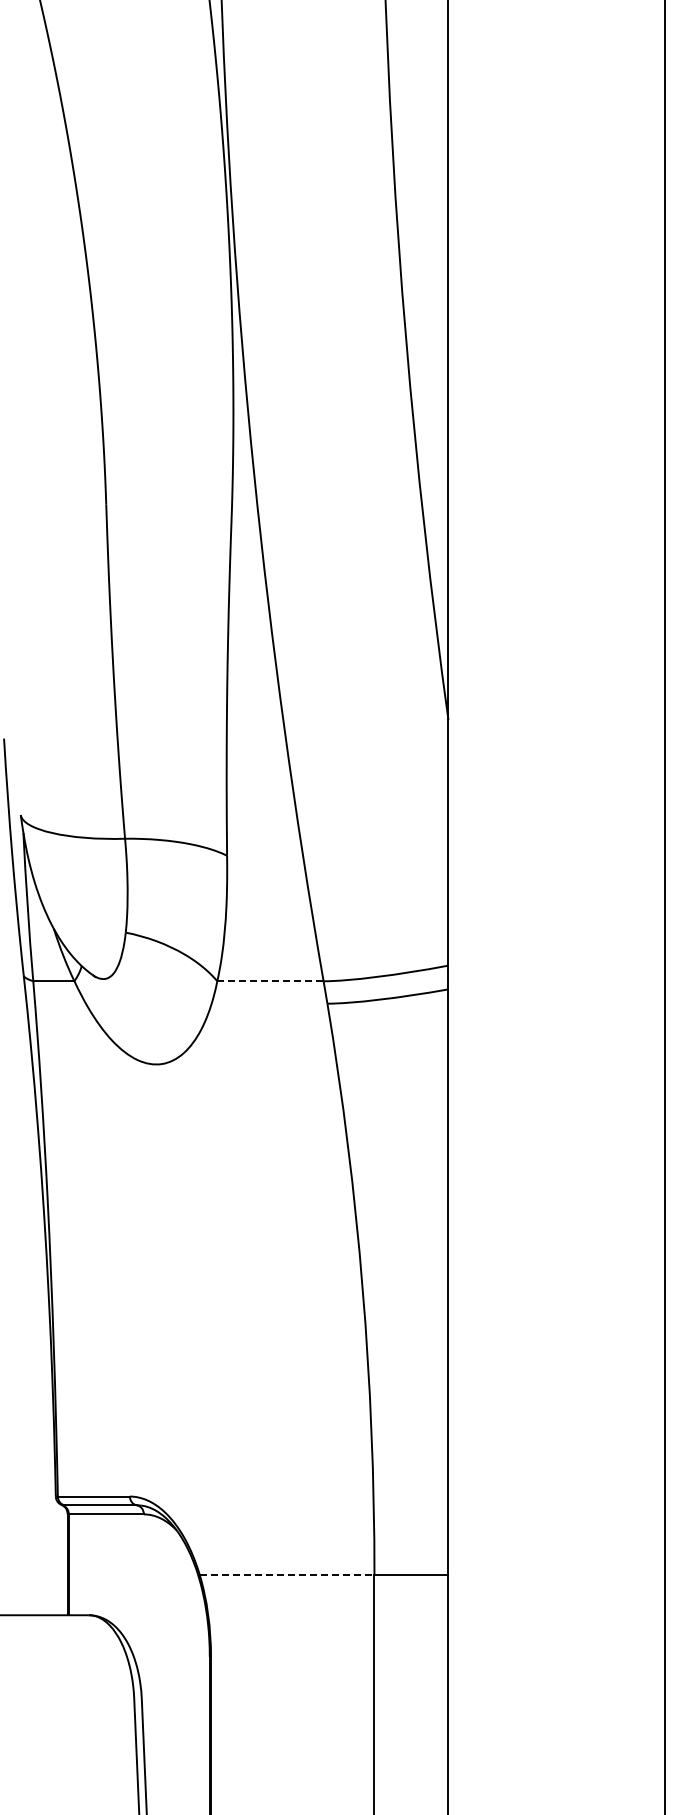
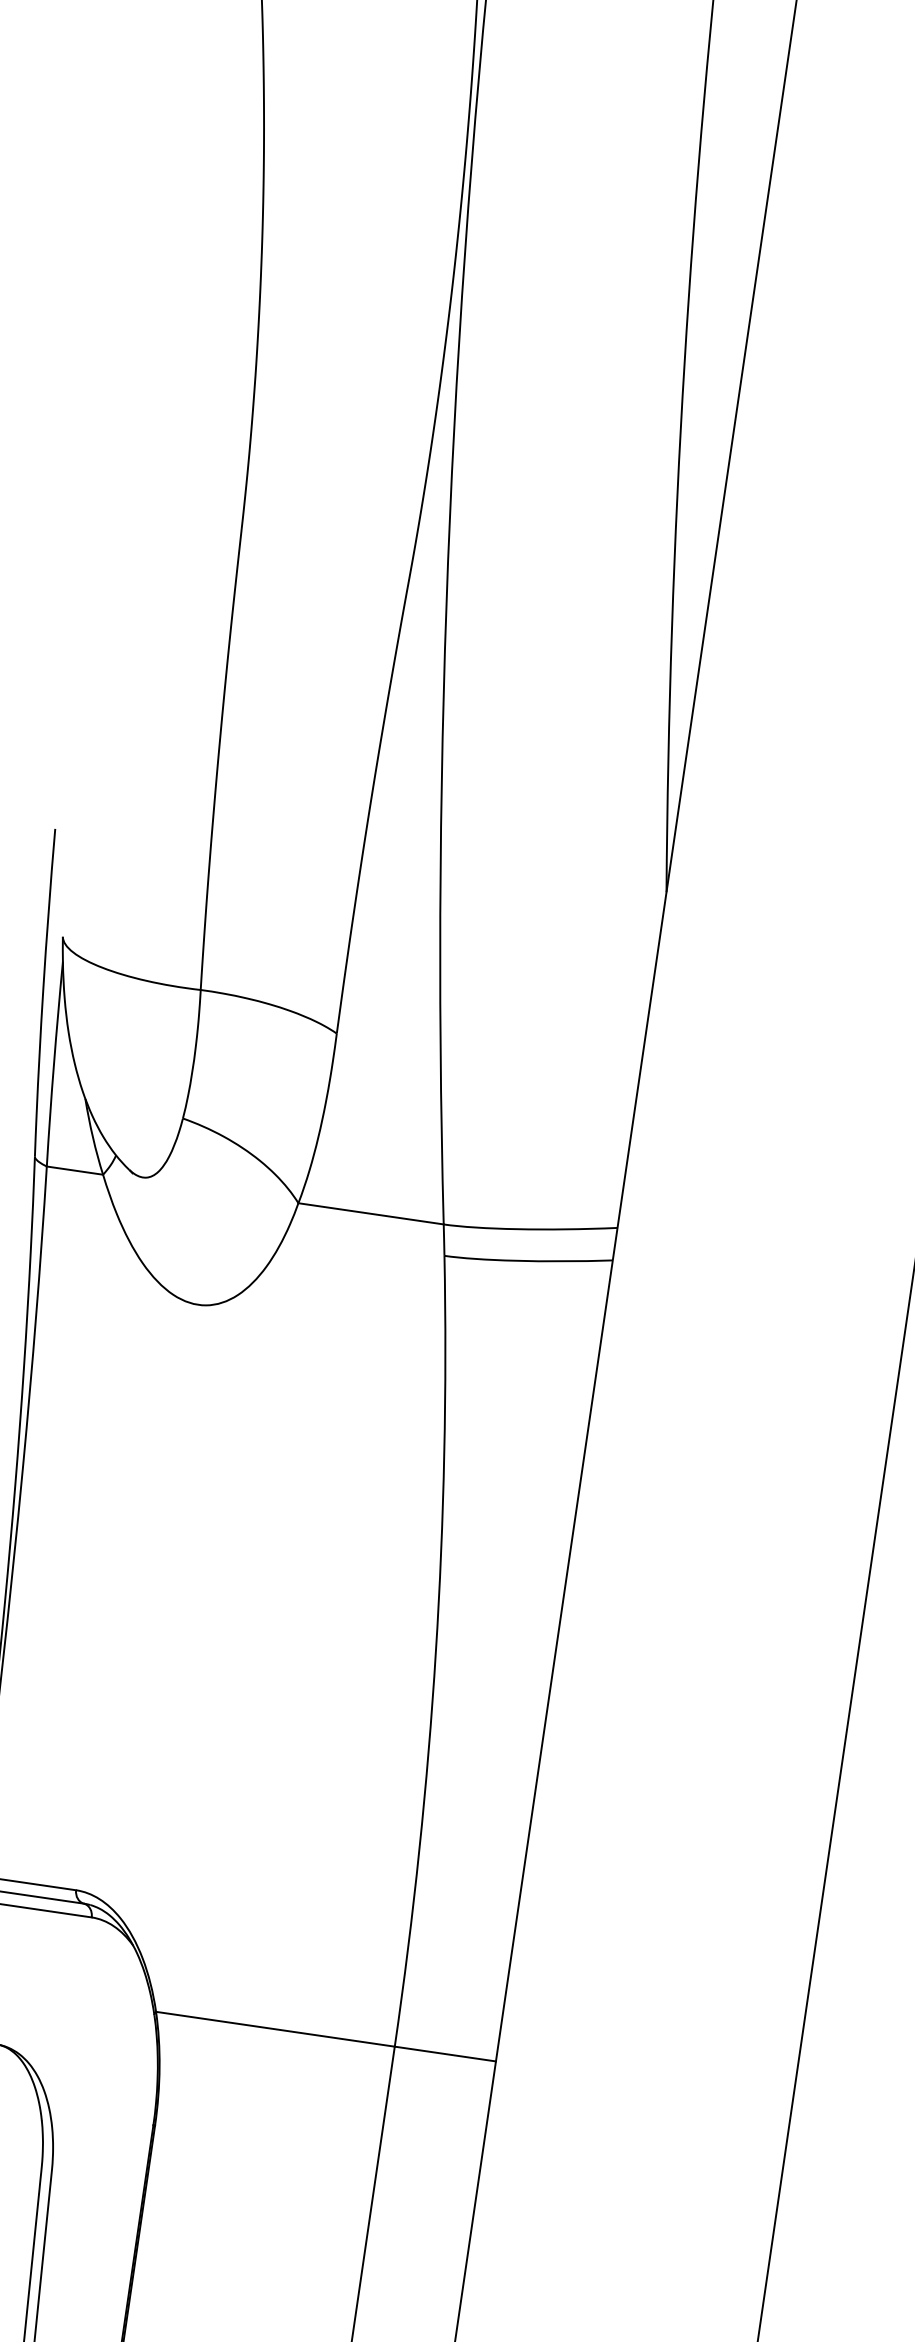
line: (270, 981) -> (371, 1214), dashed -> solid
line: (287, 1575) -> (275, 2029), dashed -> solid

